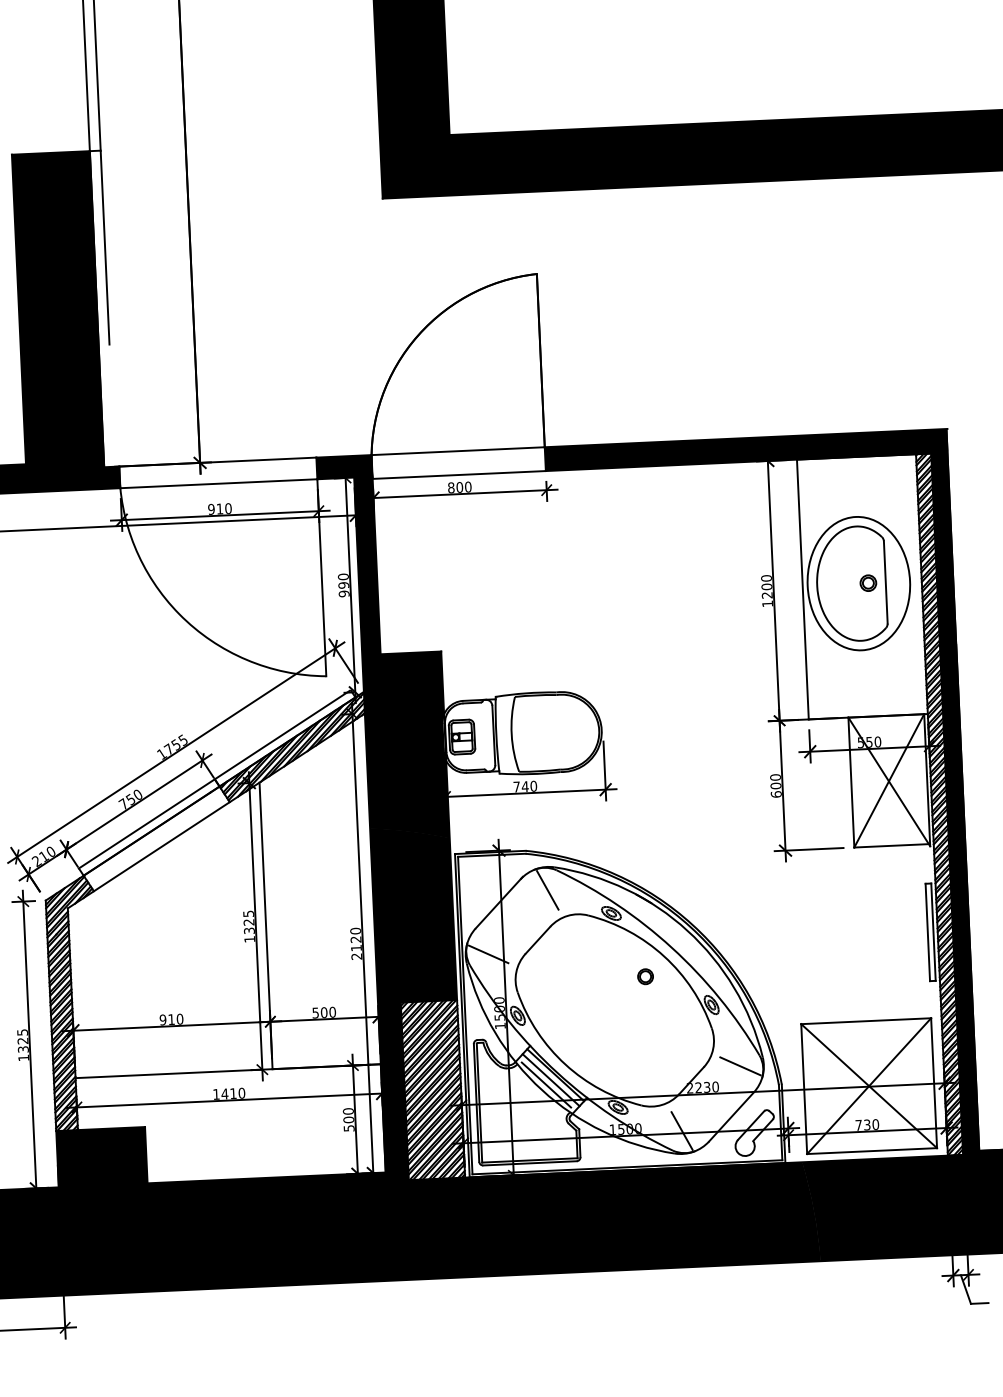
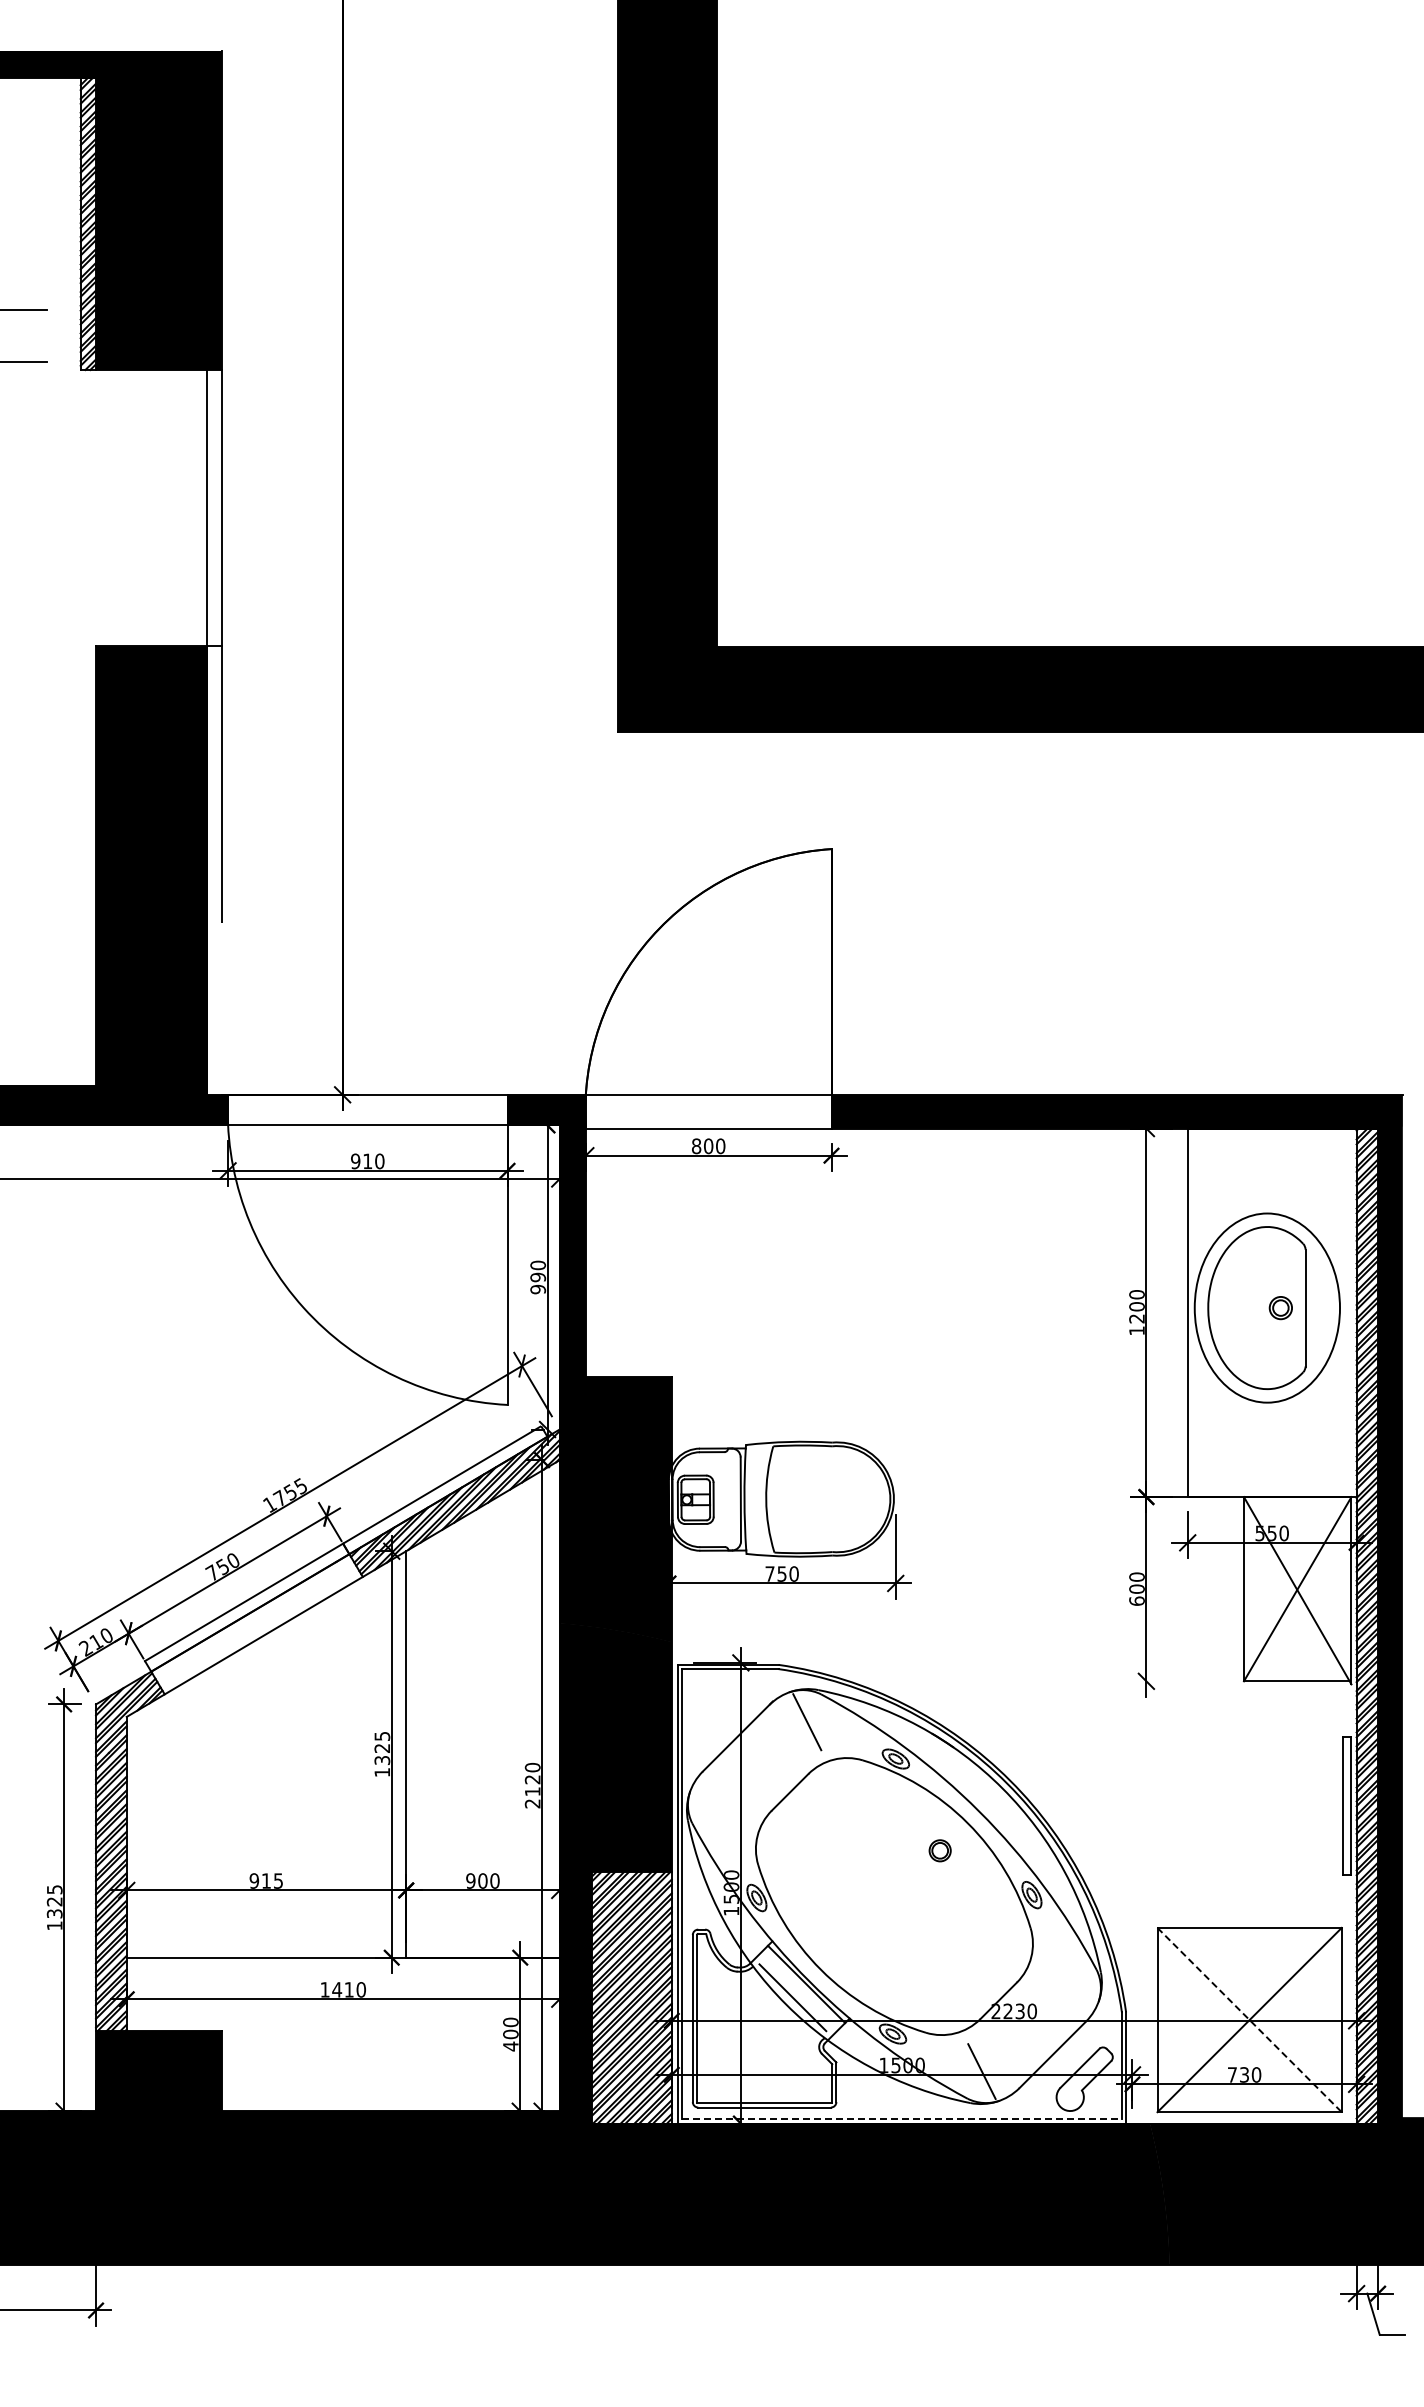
text: (525, 786) -> (782, 1573), 740 -> 750
line: (808, 849) -> (1179, 1681), removed
line: (488, 953) -> (719, 1808), removed
text: (315, 1012) -> (470, 1880), 500 -> 900
text: (180, 1018) -> (278, 1880), 910 -> 915
line: (740, 1066) -> (1068, 1983), removed
line: (550, 1079) -> (799, 1990), removed
line: (869, 1086) -> (1249, 2020), solid -> dashed
text: (348, 1128) -> (510, 2046), 500 -> 400
line: (627, 1167) -> (902, 2119), solid -> dashed

